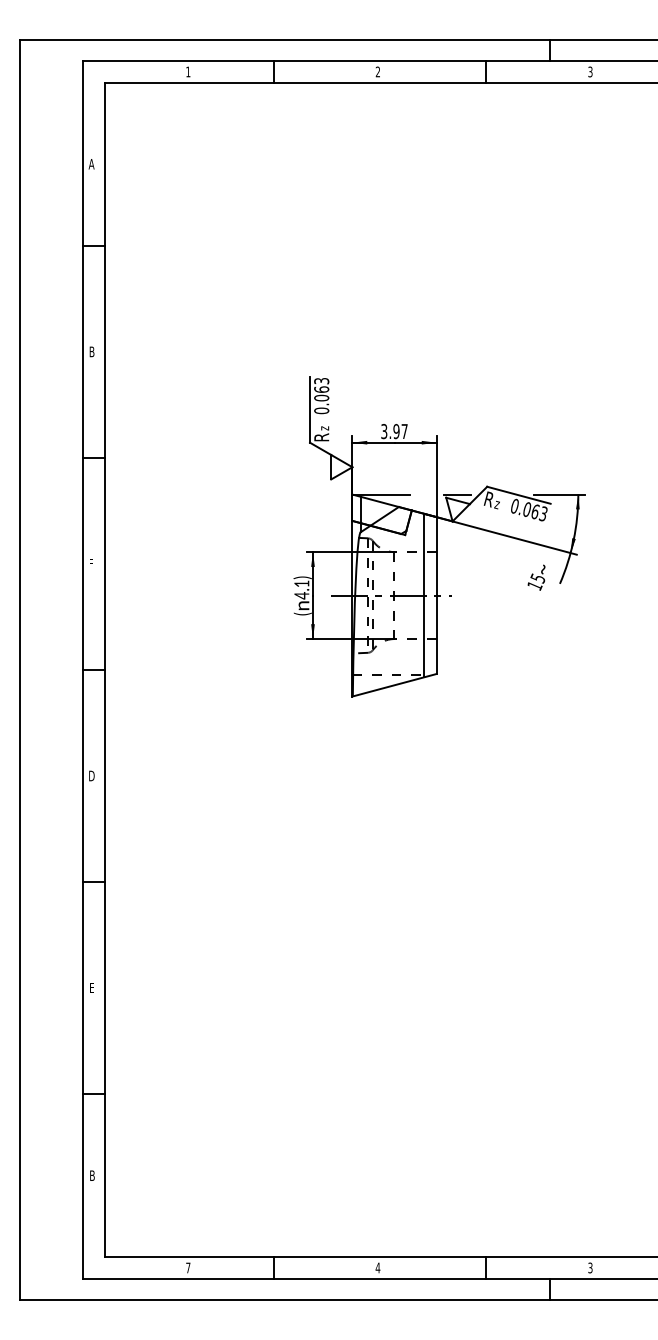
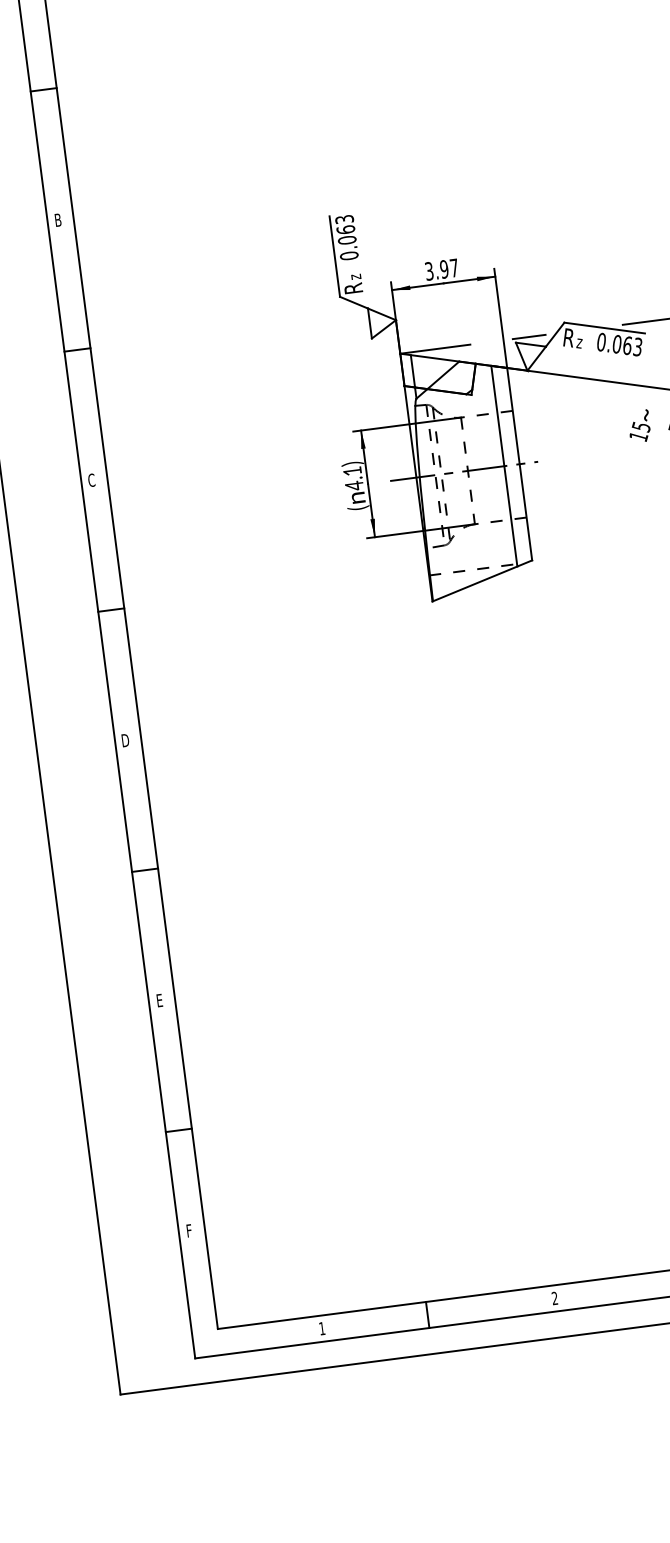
text: (91, 563) -> (91, 479), F -> C
text: (92, 1175) -> (189, 1230), B -> F
text: (188, 1267) -> (322, 1328), 7 -> 1
text: (377, 1267) -> (554, 1297), 4 -> 2

